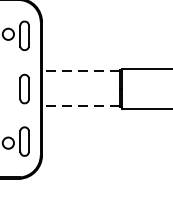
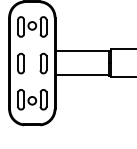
line: (81, 71) -> (82, 51), dashed -> solid
line: (81, 106) -> (82, 75), dashed -> solid

